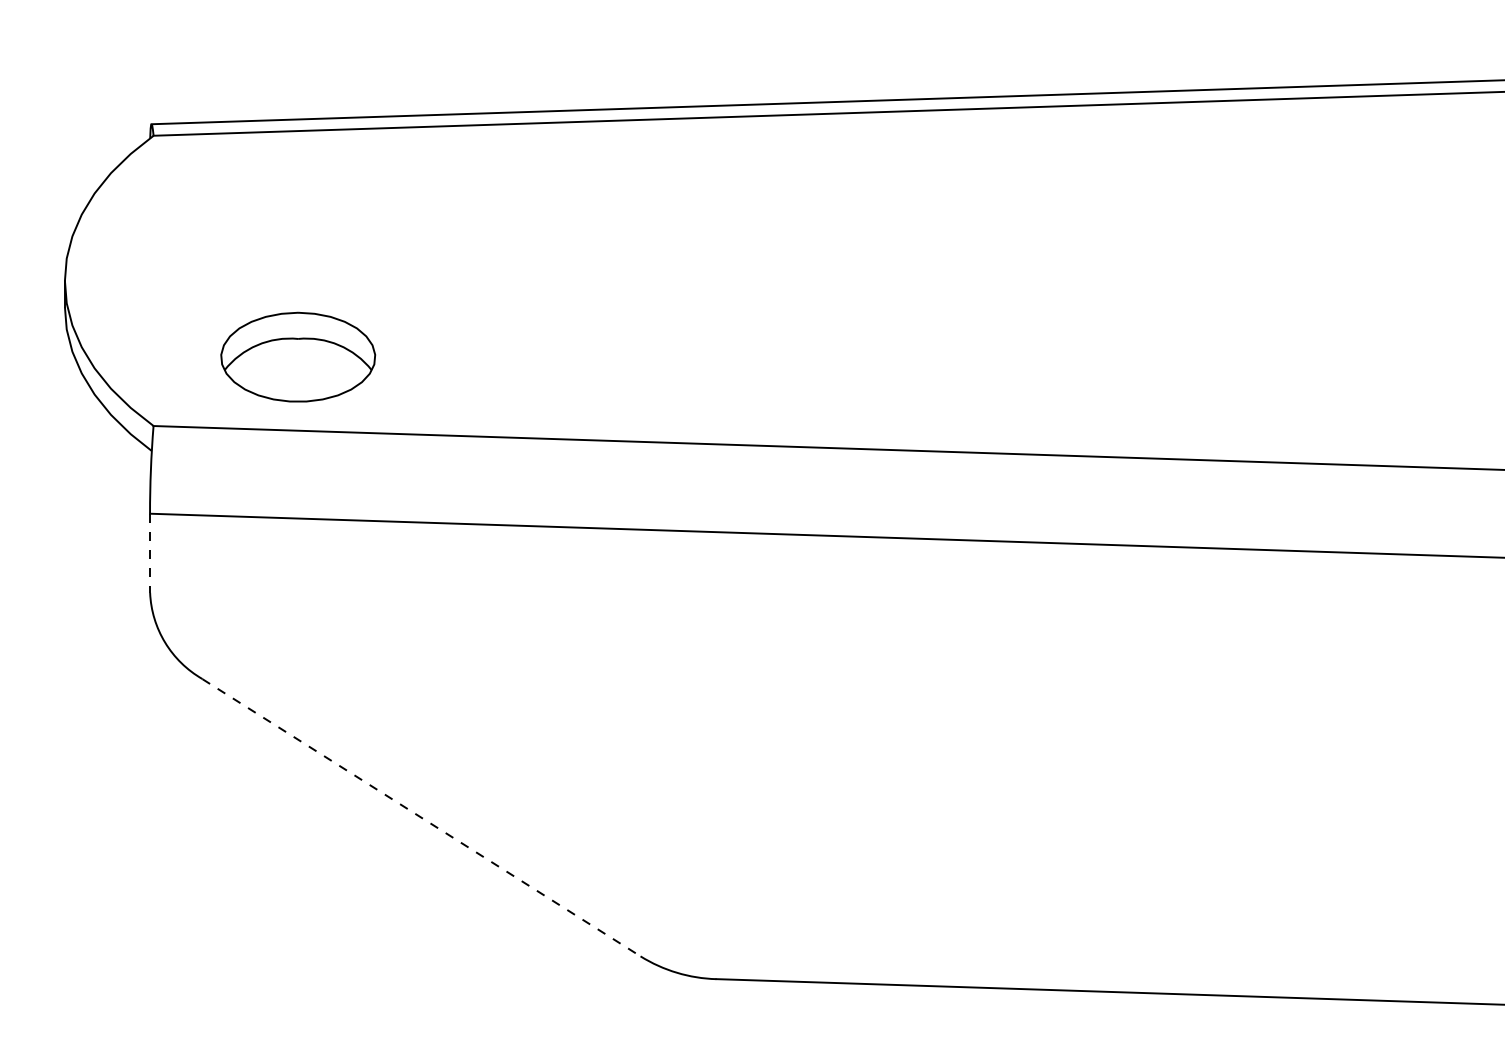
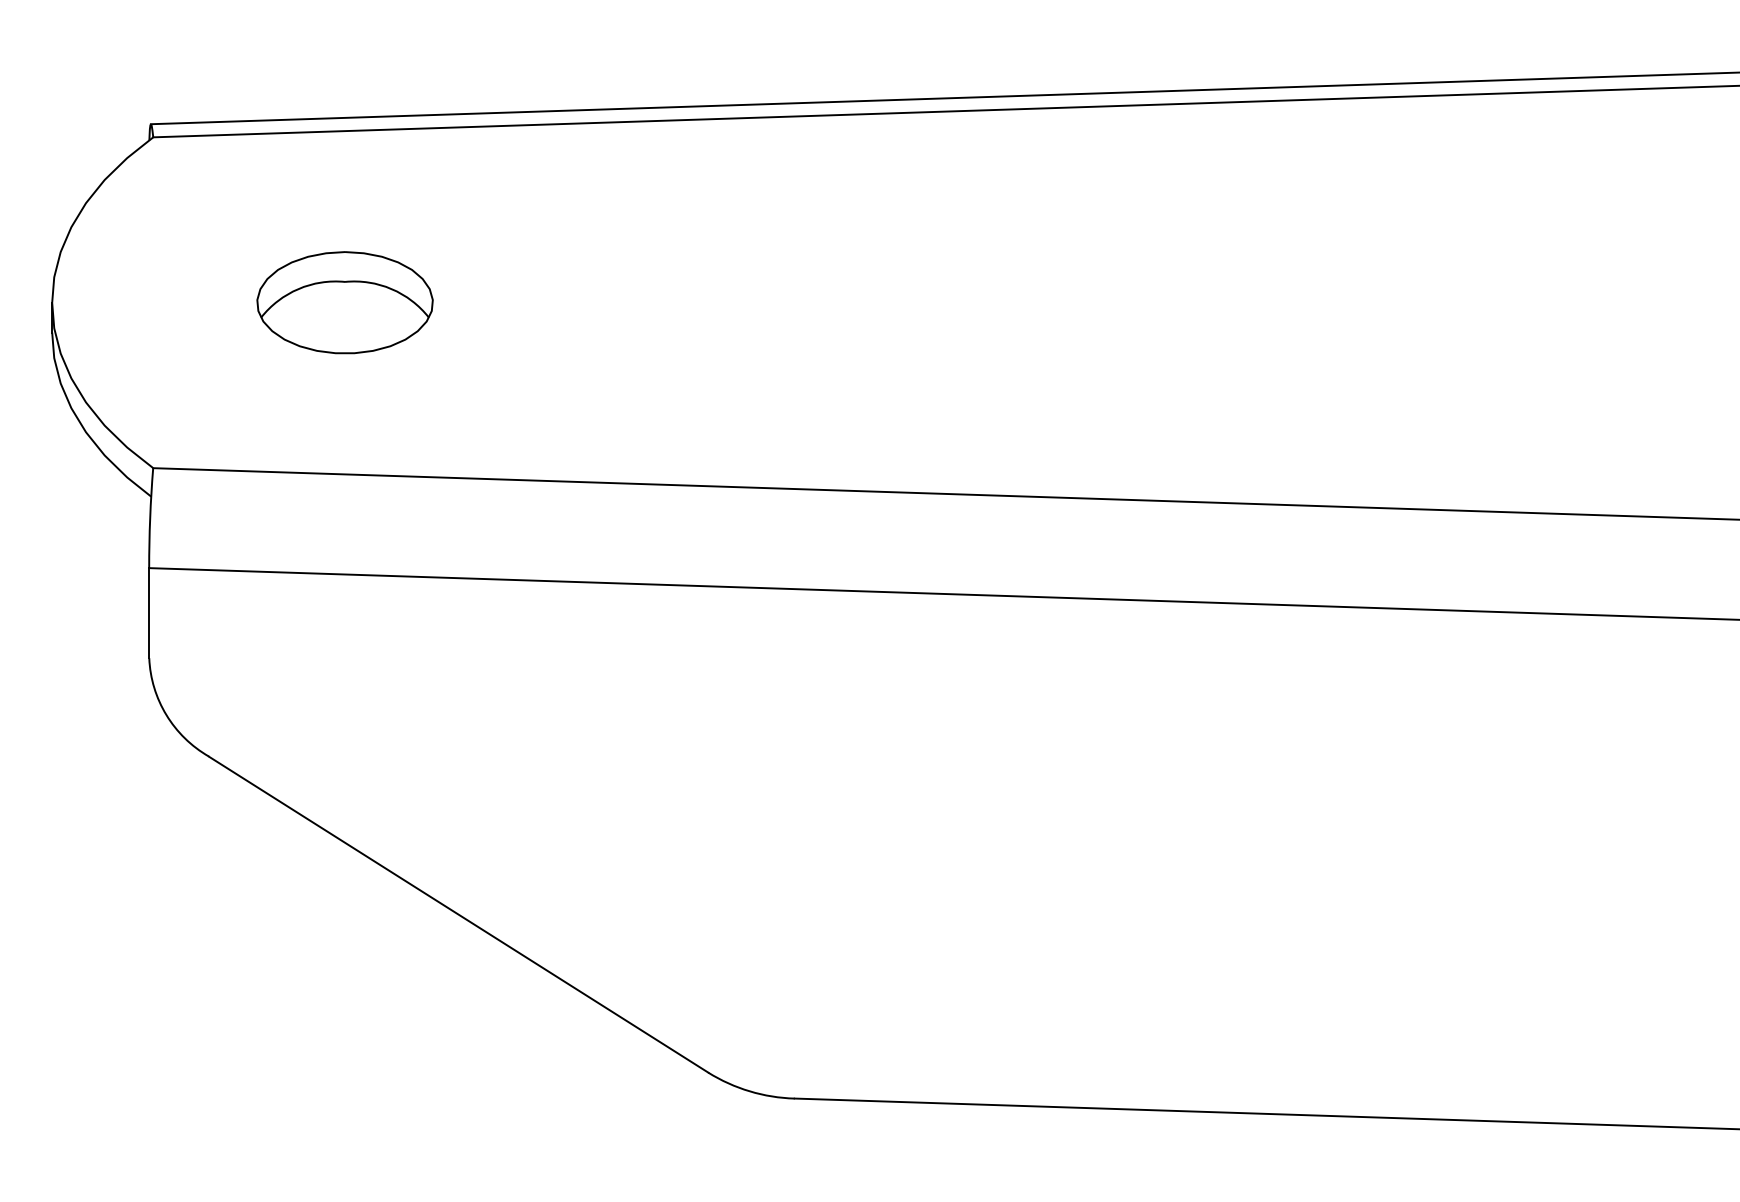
part: (297, 357) -> (344, 302), moved
line: (150, 553) -> (149, 613), dashed -> solid
line: (422, 817) -> (459, 914), dashed -> solid

